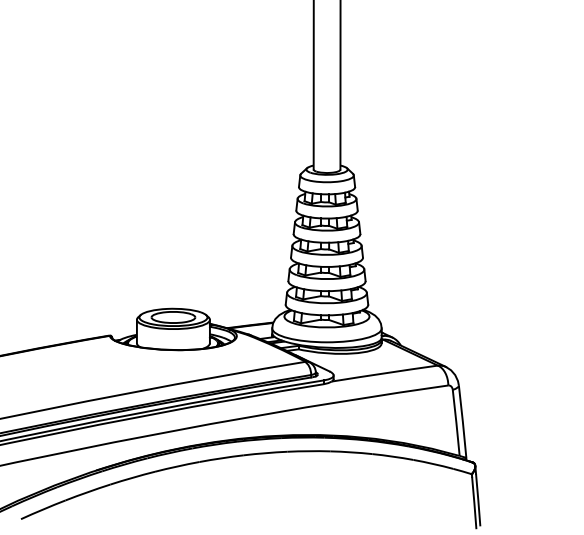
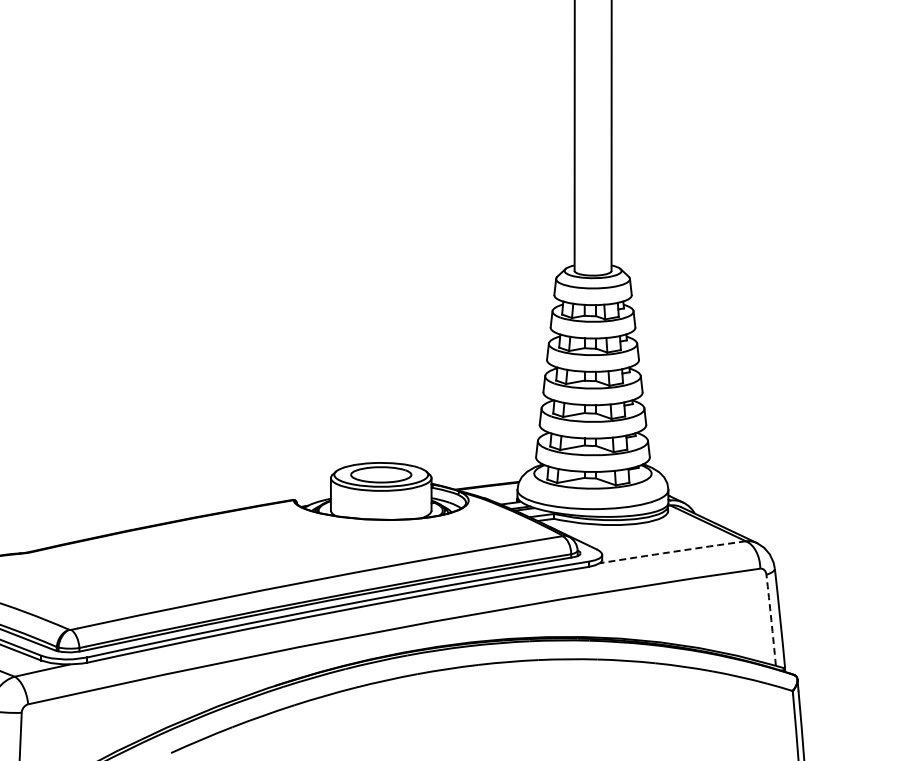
arc: (384, 373) -> (672, 551), solid -> dashed
arc: (456, 423) -> (771, 620), solid -> dashed

